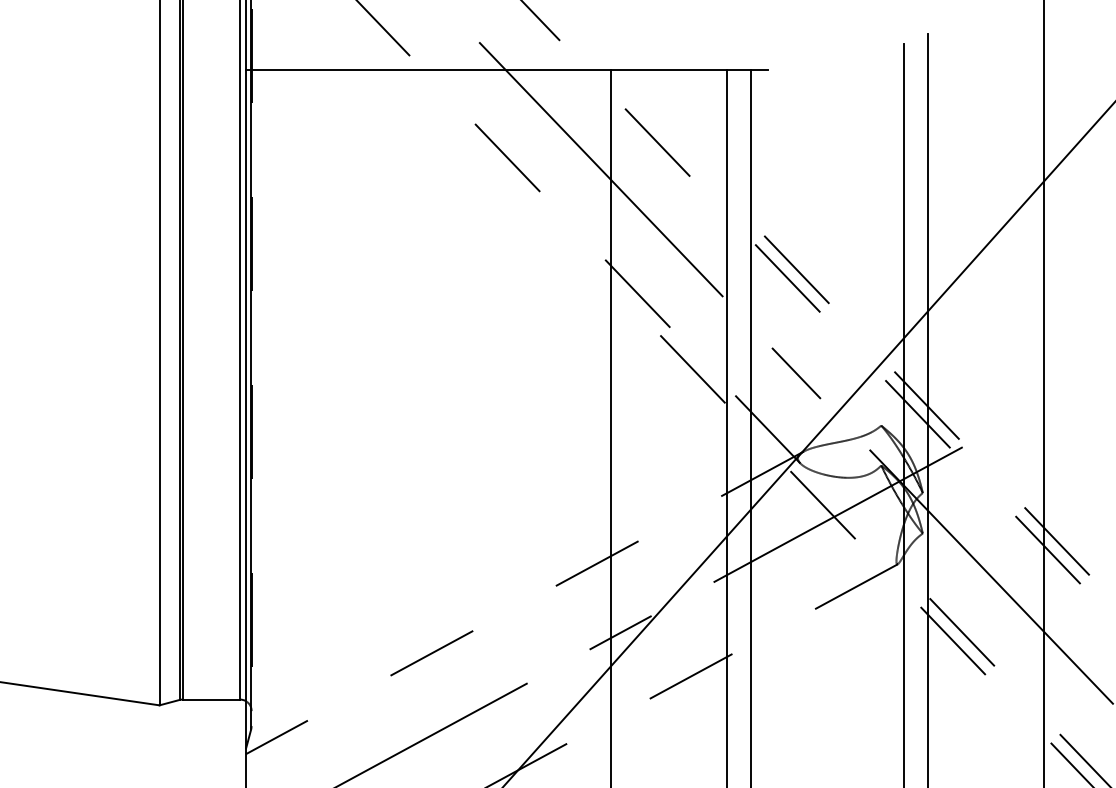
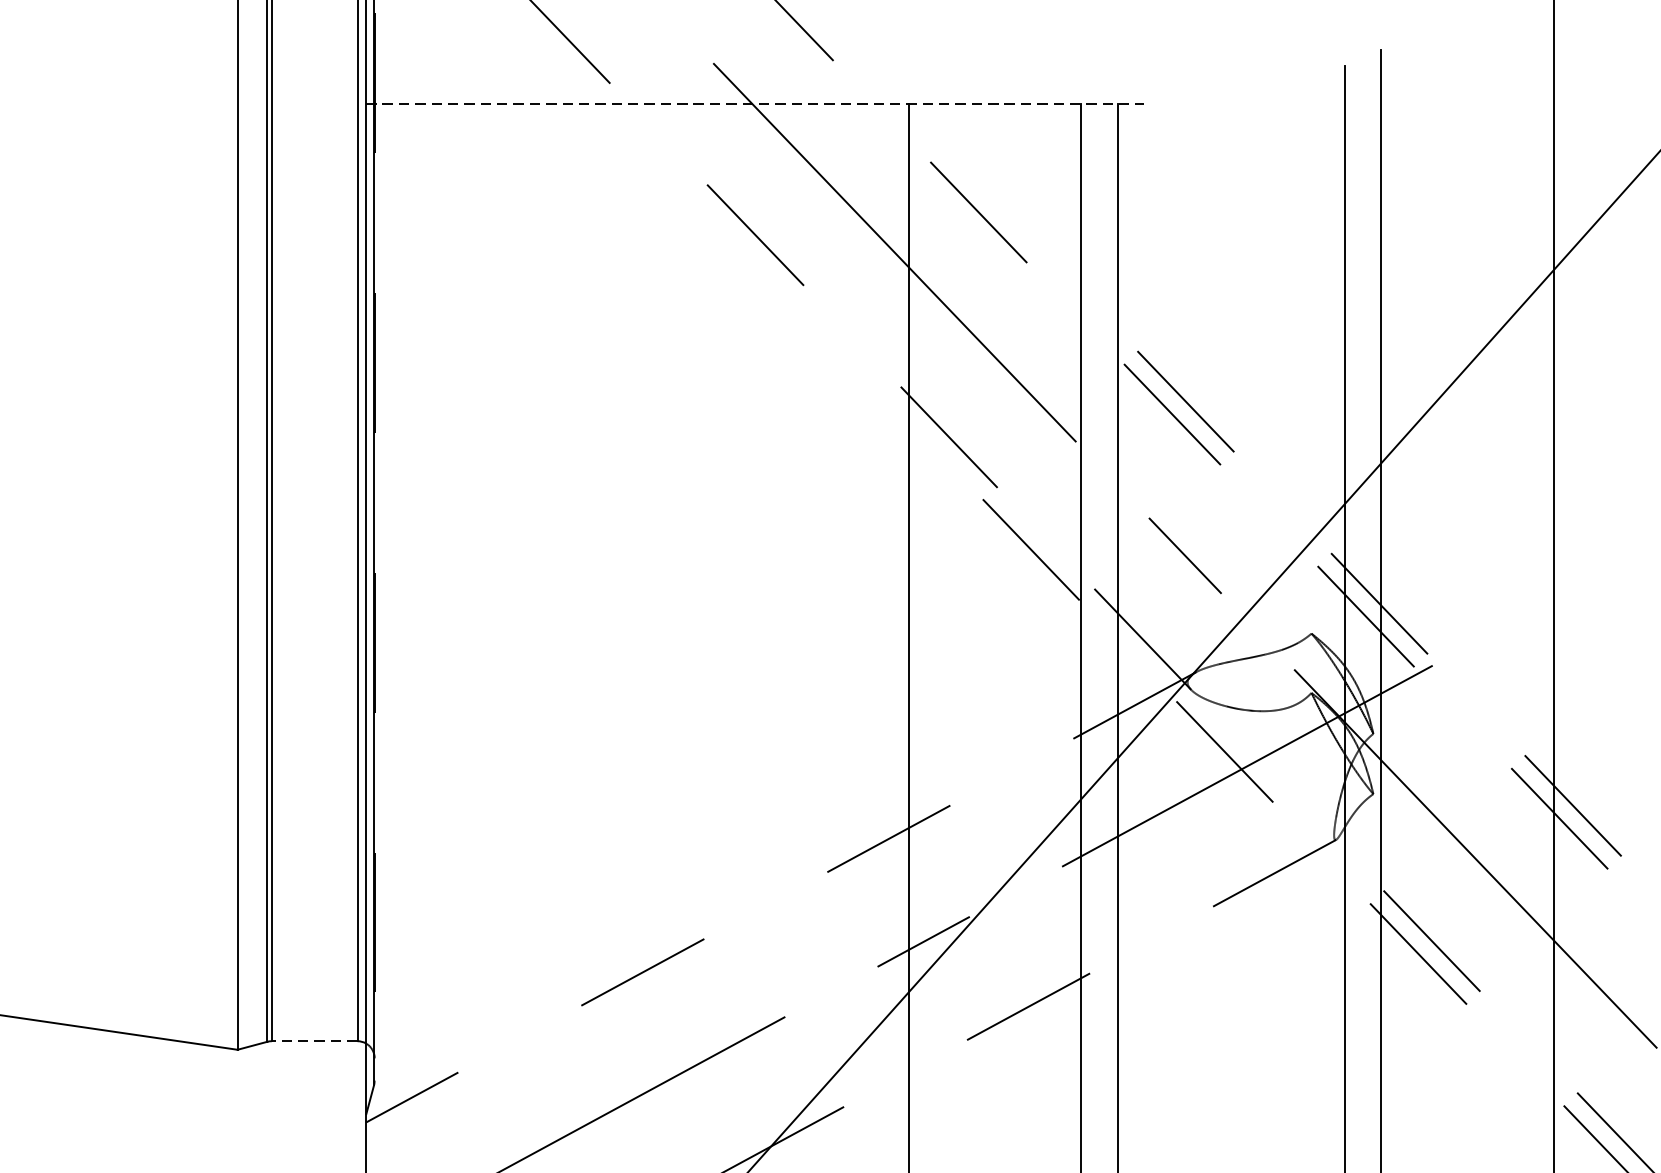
line: (507, 69) -> (755, 103), solid -> dashed
line: (211, 699) -> (314, 1041), solid -> dashed

